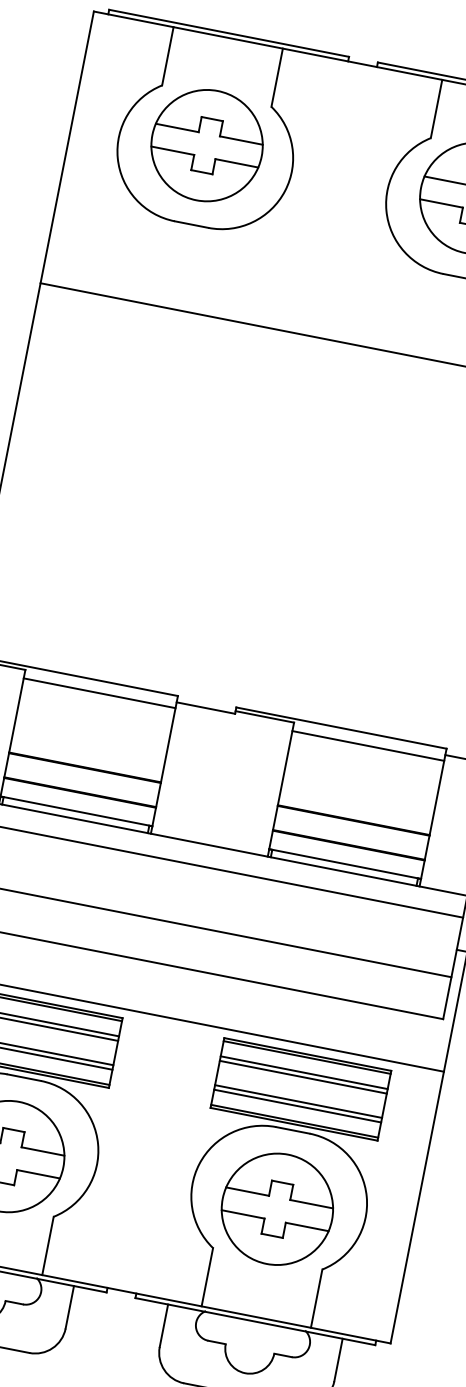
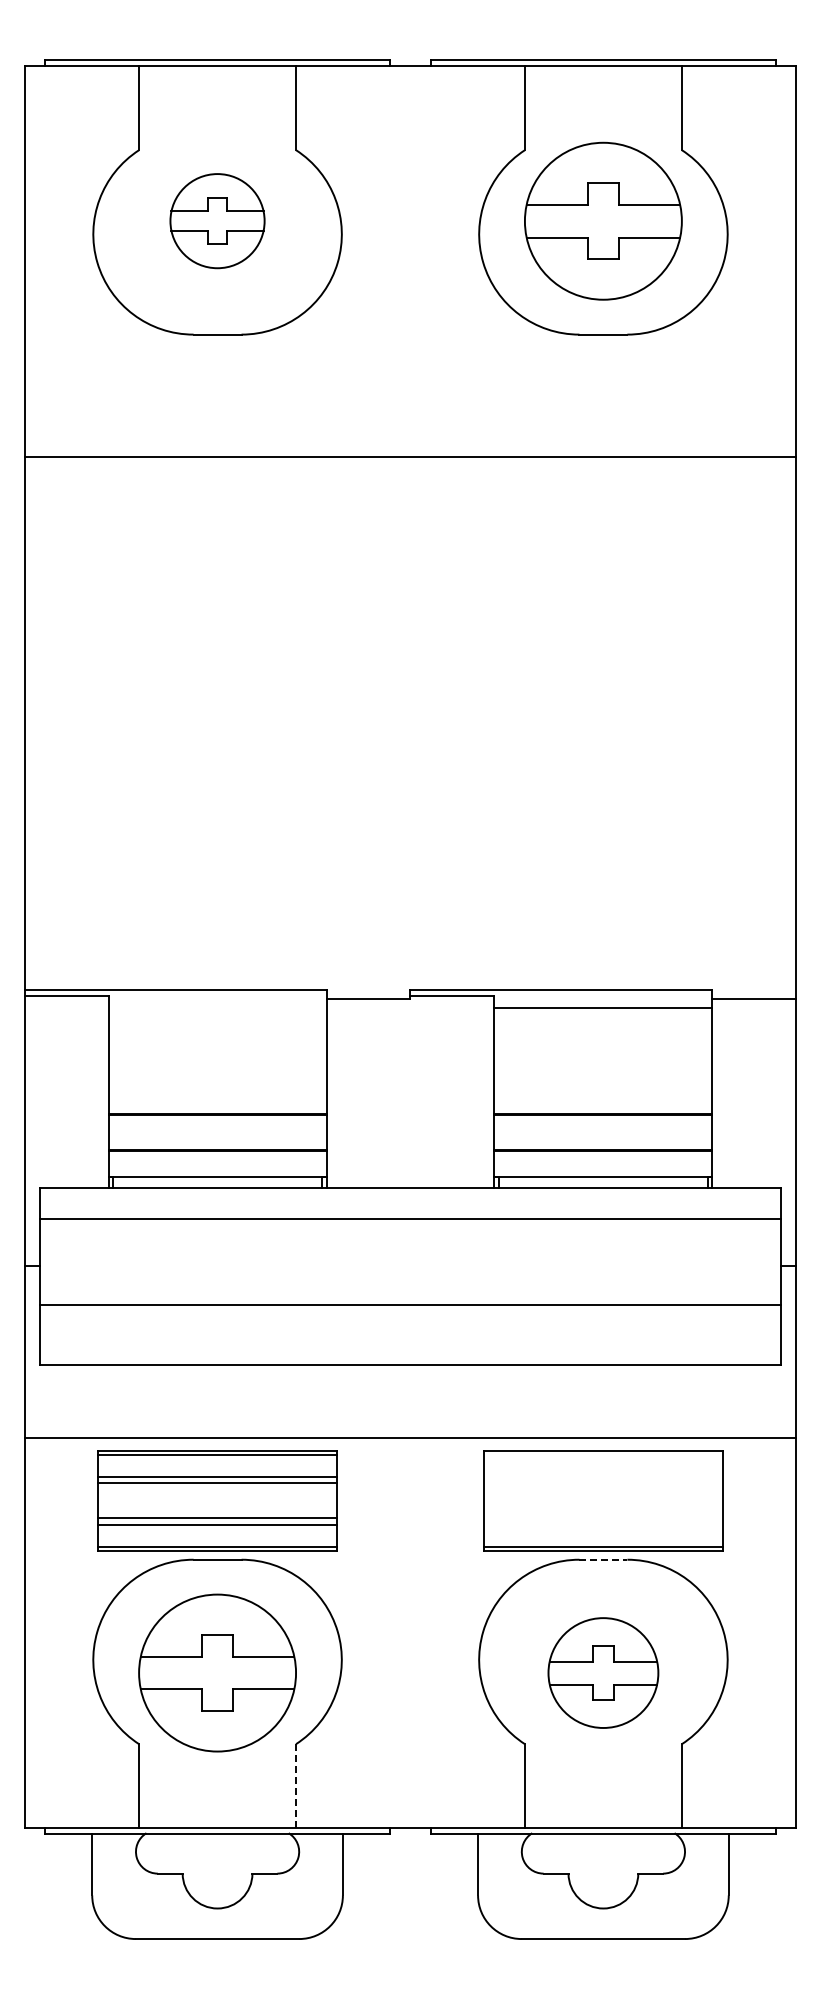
part: (207, 145) -> (217, 220), size x0.6
line: (99, 693) -> (217, 1007), removed
line: (307, 1057) -> (603, 1455), removed
line: (304, 1072) -> (603, 1476), removed
line: (303, 1077) -> (603, 1483), removed
line: (298, 1101) -> (603, 1518), removed
line: (297, 1105) -> (603, 1524), removed
line: (293, 1130) -> (603, 1559), solid -> dashed
part: (277, 1208) -> (603, 1672), size x0.7
line: (48, 1246) -> (296, 1786), solid -> dashed

